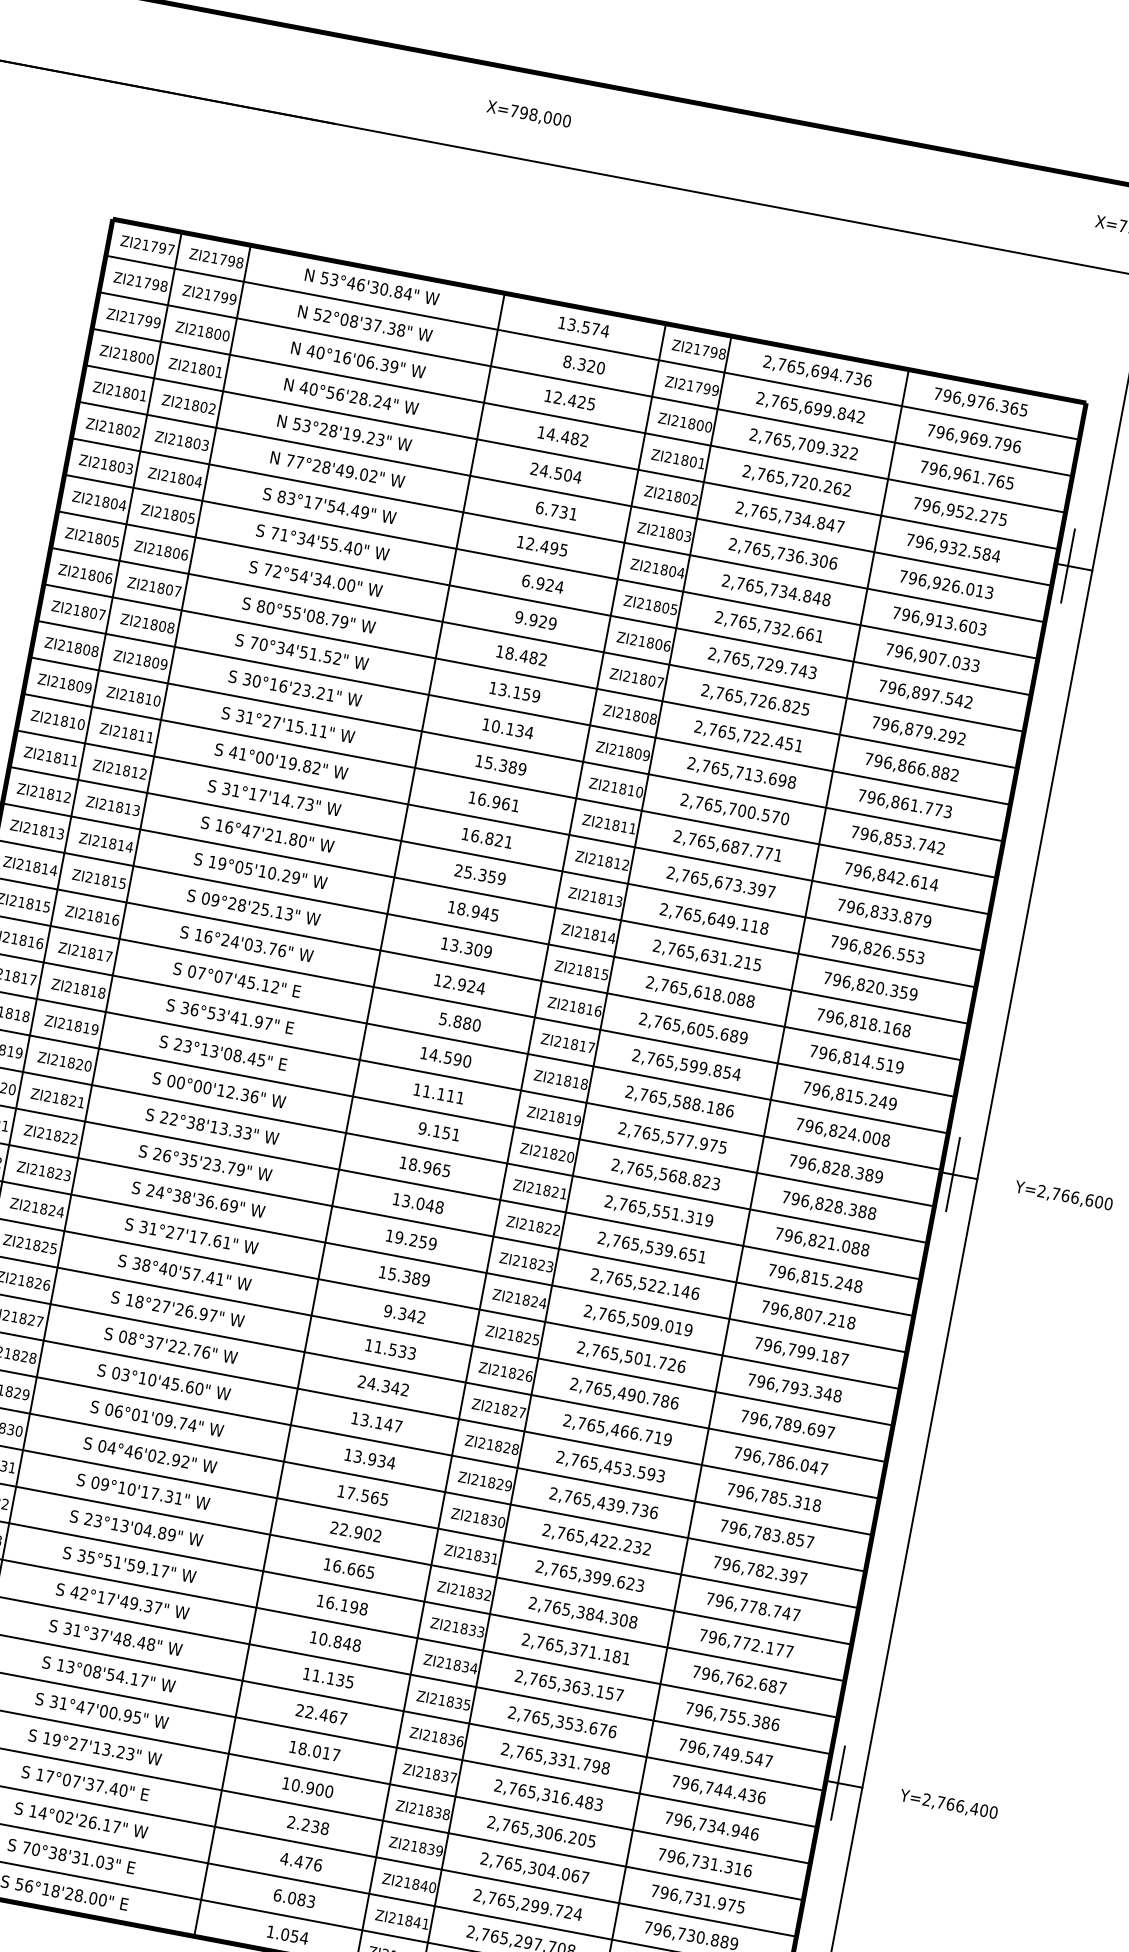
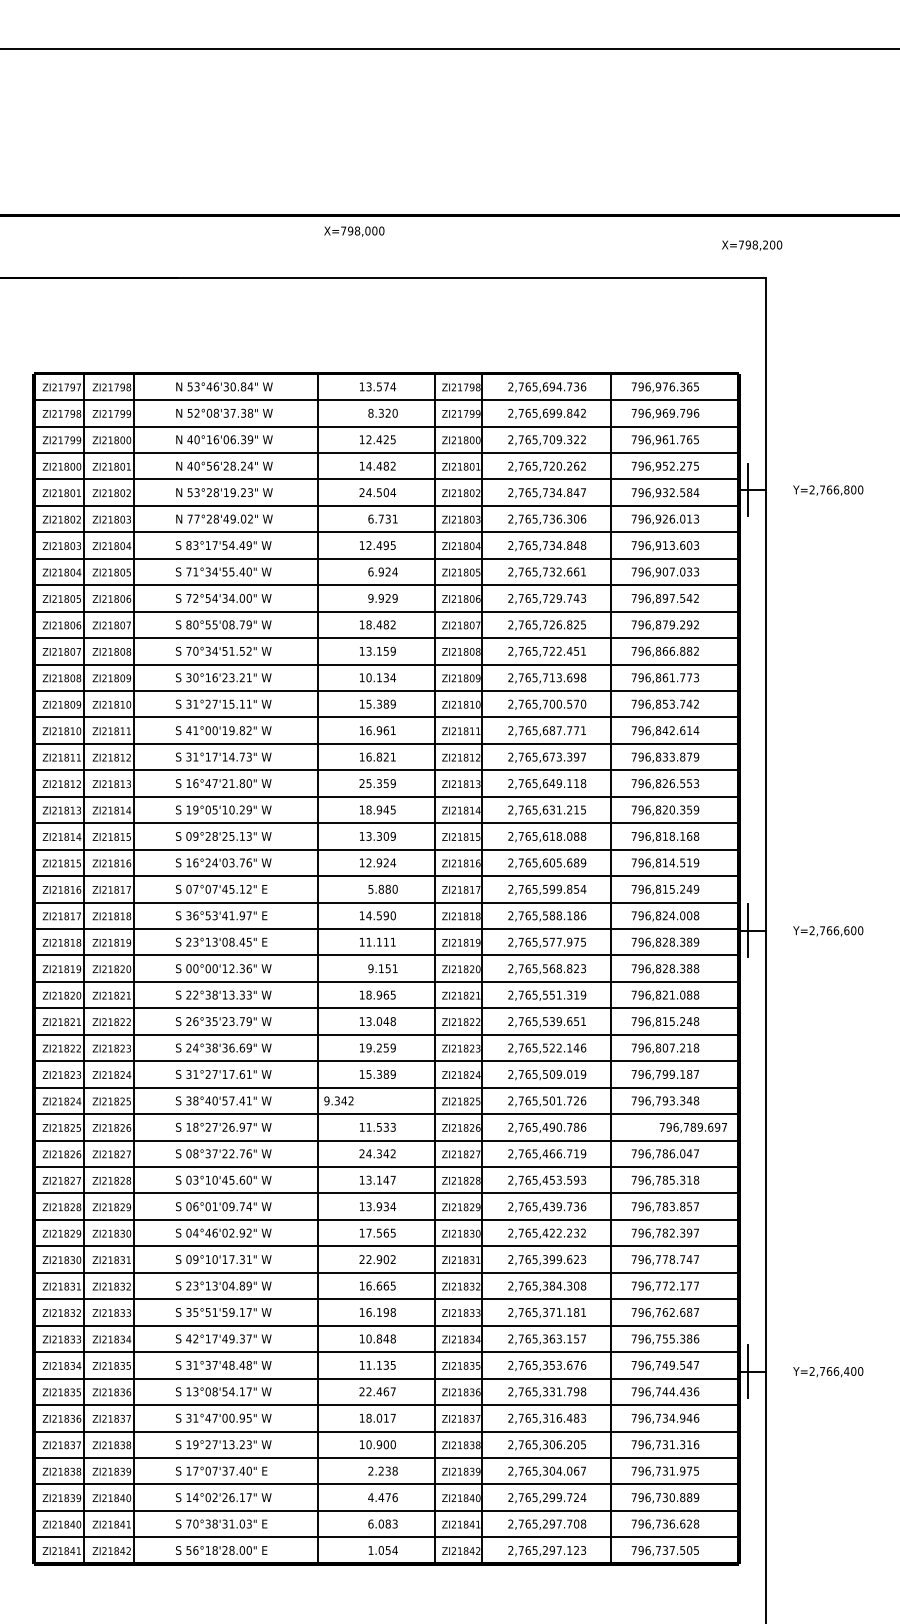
text: (529, 114) -> (354, 231), moved
text: (404, 1313) -> (338, 1100), moved
text: (786, 1424) -> (692, 1127), moved

